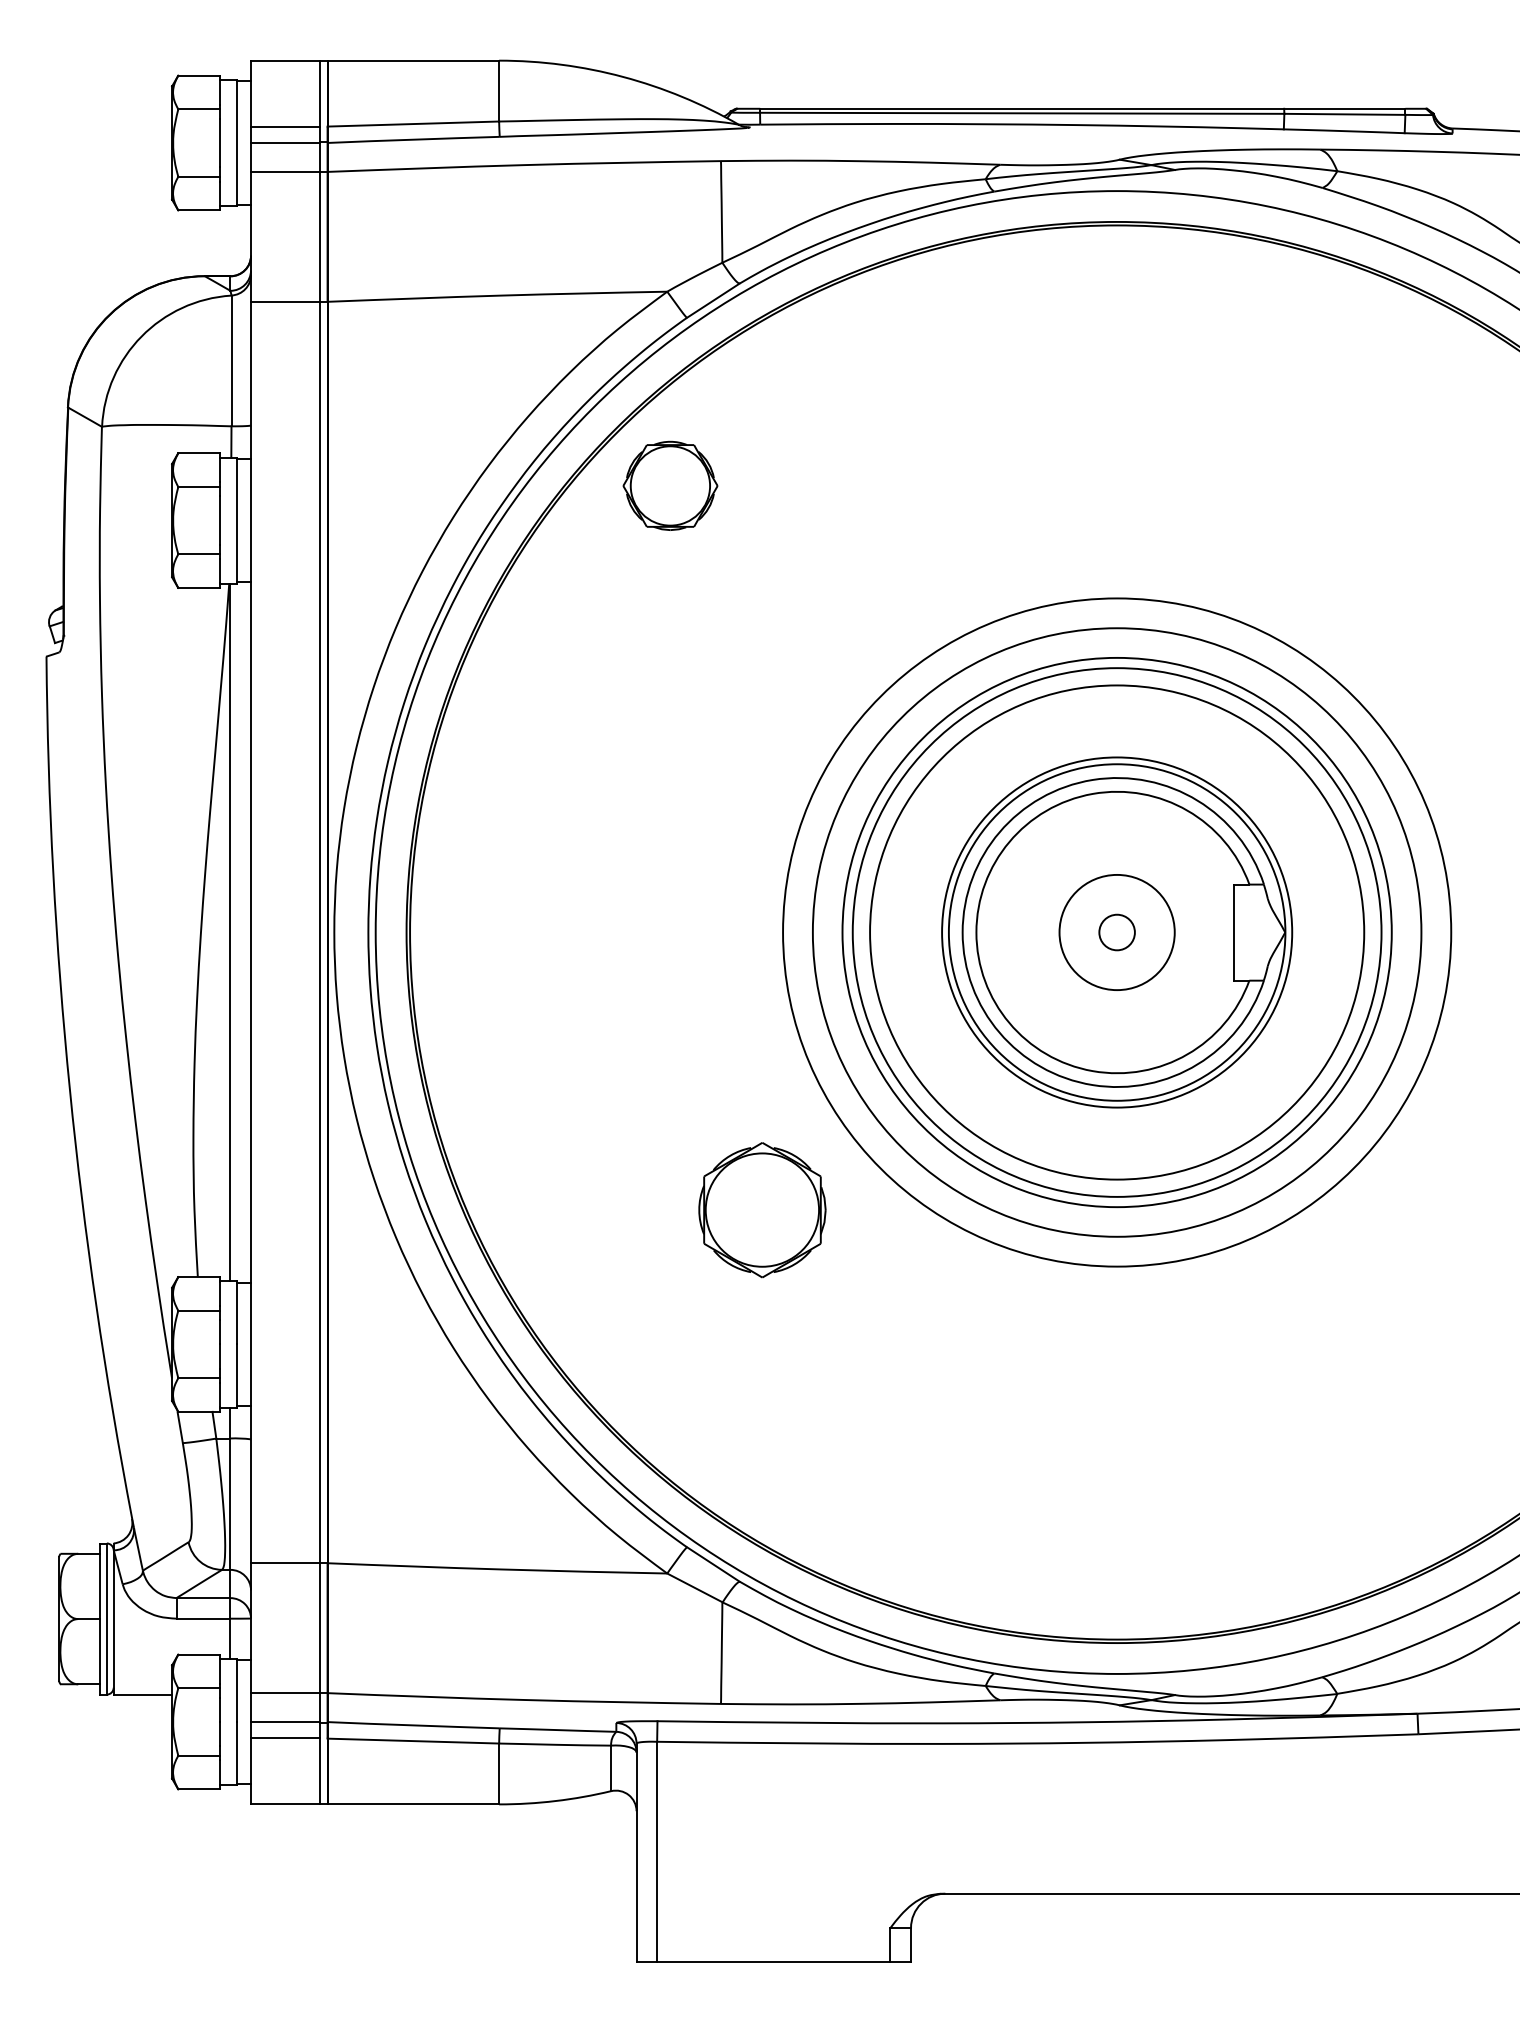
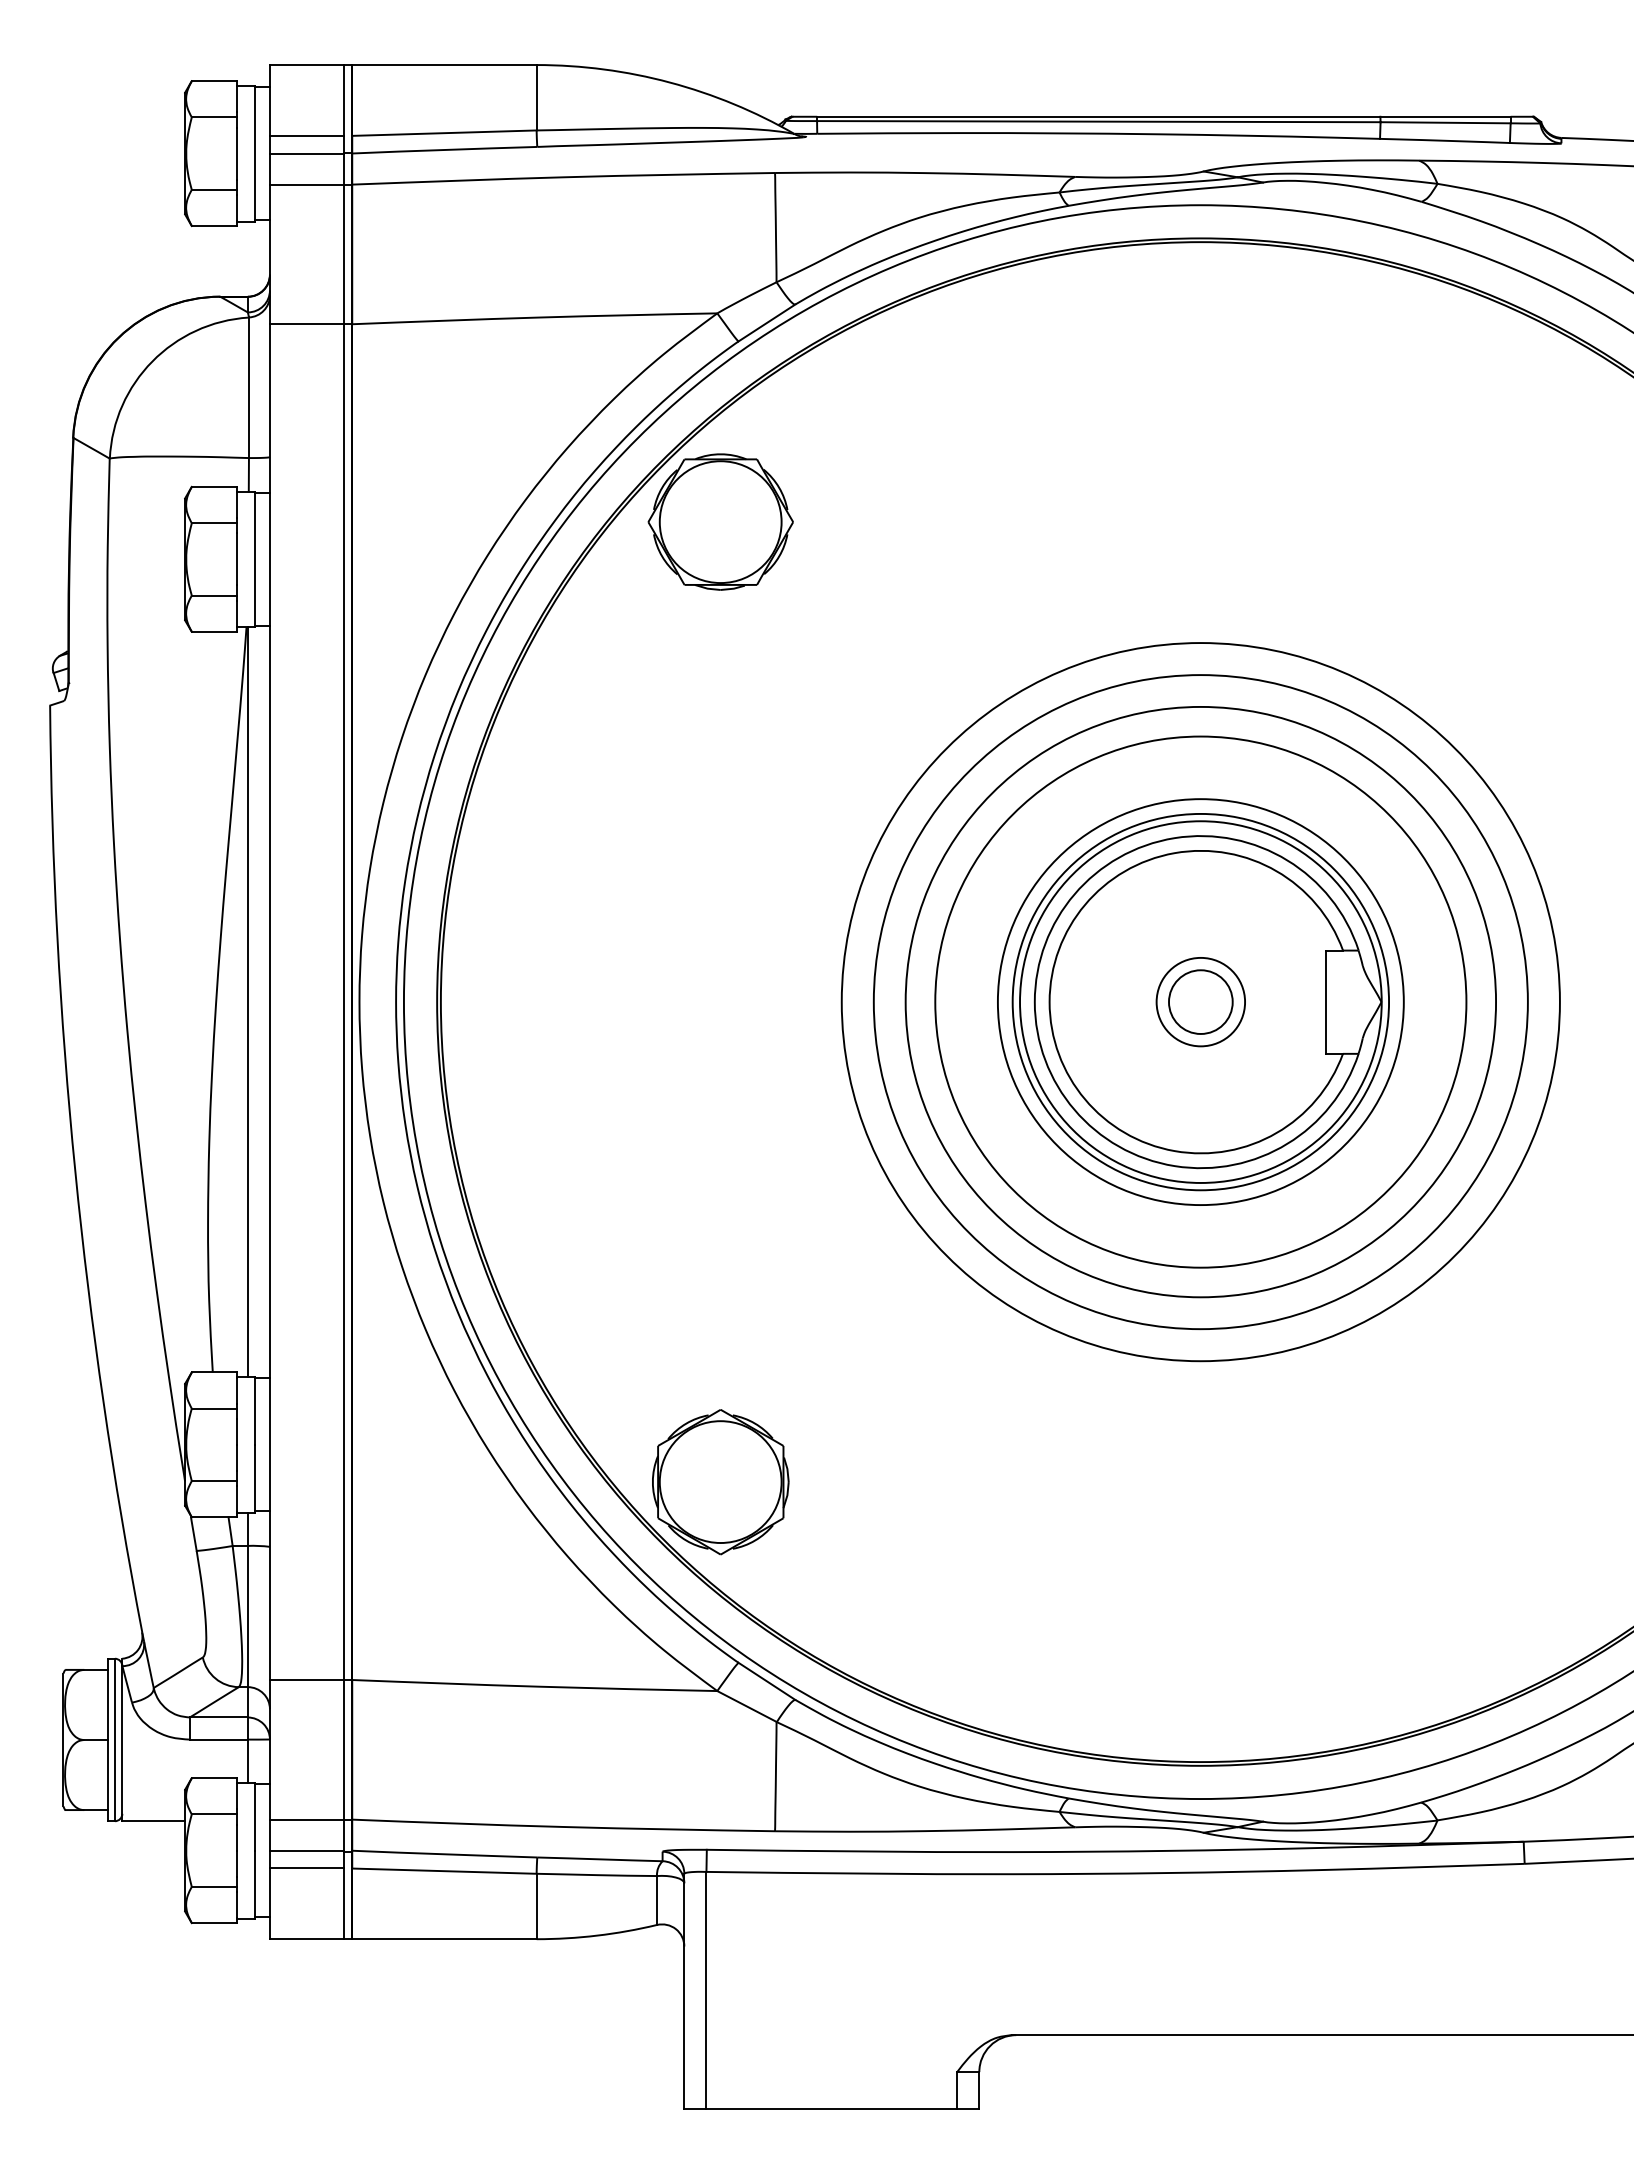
part: (670, 485) -> (720, 521), size x1.43
circle: (1116, 932) -> (1200, 1002), size x0.71
circle: (1116, 932) -> (1200, 1002), size x0.71
circle: (1116, 932) -> (1200, 1002), size x1.67
part: (762, 1210) -> (720, 1482), moved

